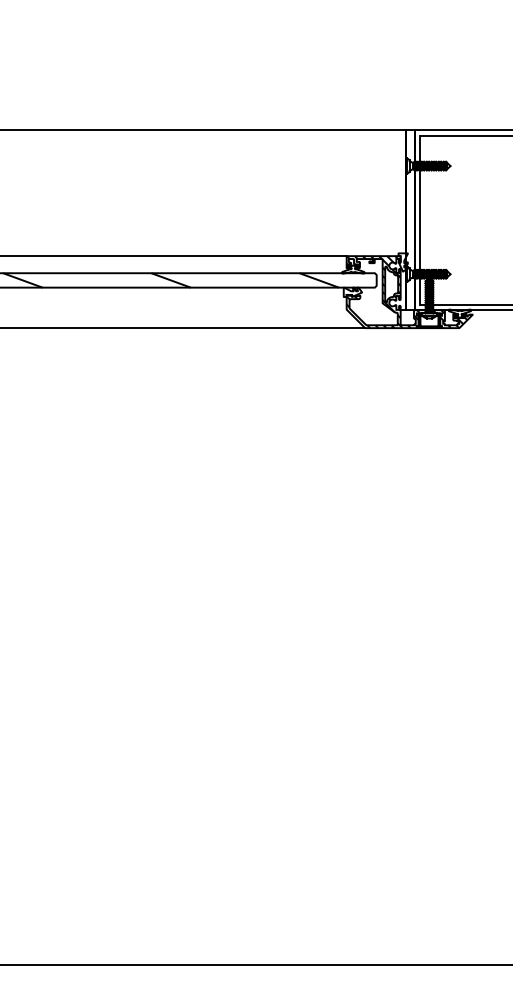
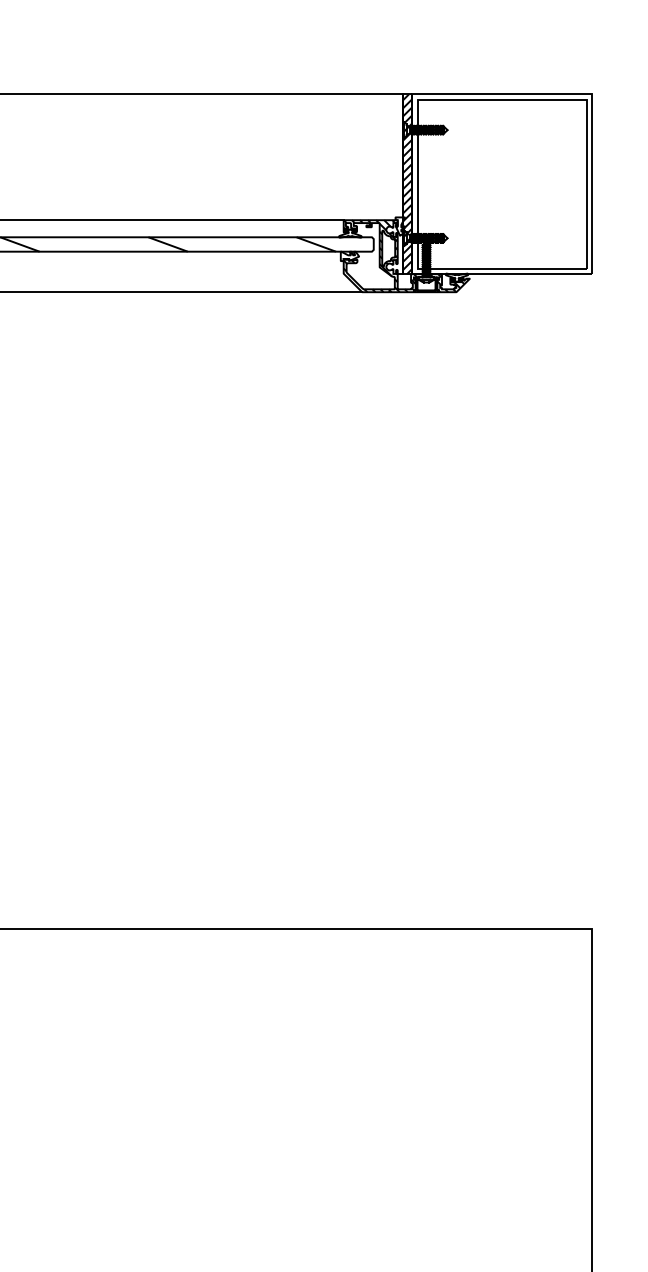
hatch: (410, 220) -> (407, 184), added

